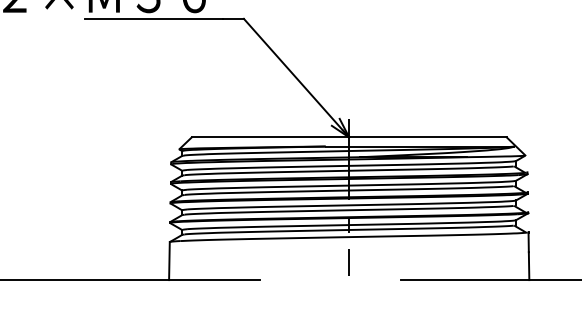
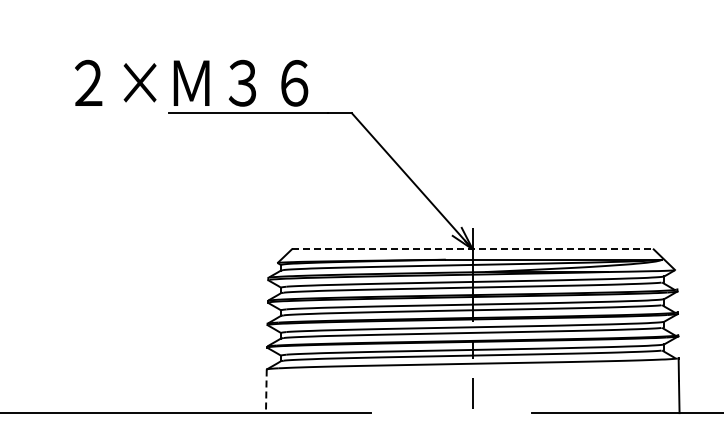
line: (348, 137) -> (472, 249), solid -> dashed
line: (169, 261) -> (266, 391), solid -> dashed

